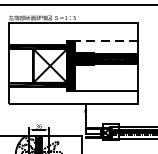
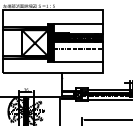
line: (106, 41) -> (78, 24), dashed -> solid
line: (106, 72) -> (78, 48), added

